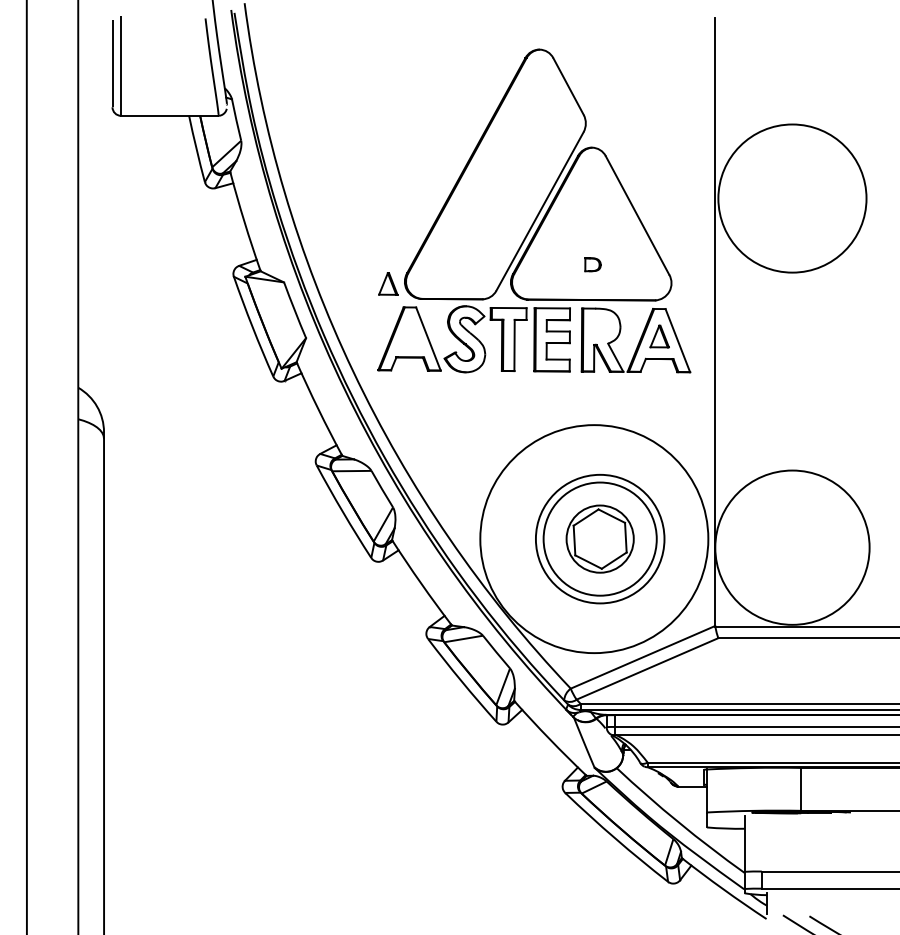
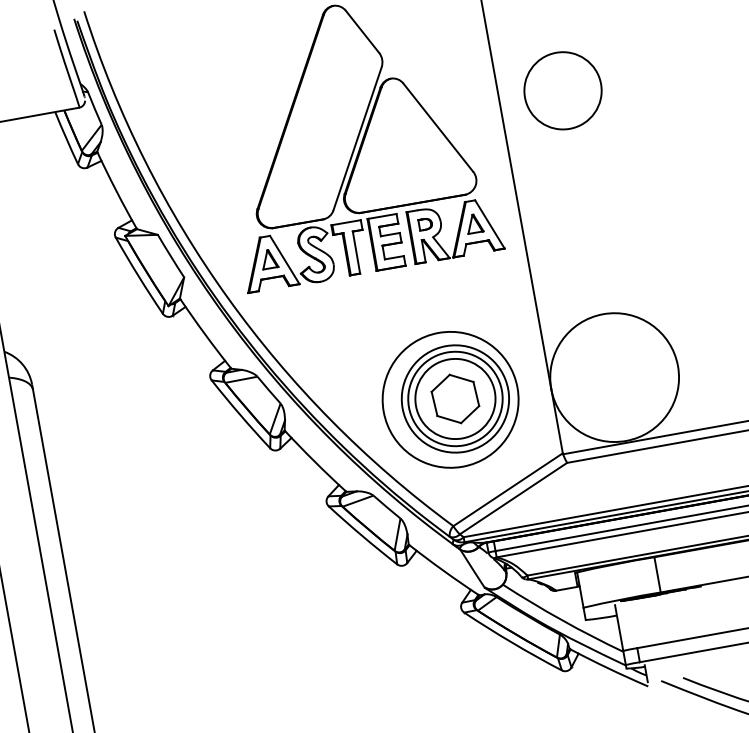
circle: (792, 198) -> (563, 90), size x0.62
part: (592, 264) -> (425, 224), moved
part: (388, 283) -> (269, 258), moved
circle: (593, 538) -> (449, 399), size x0.71
circle: (600, 539) -> (455, 399), size x1.43

